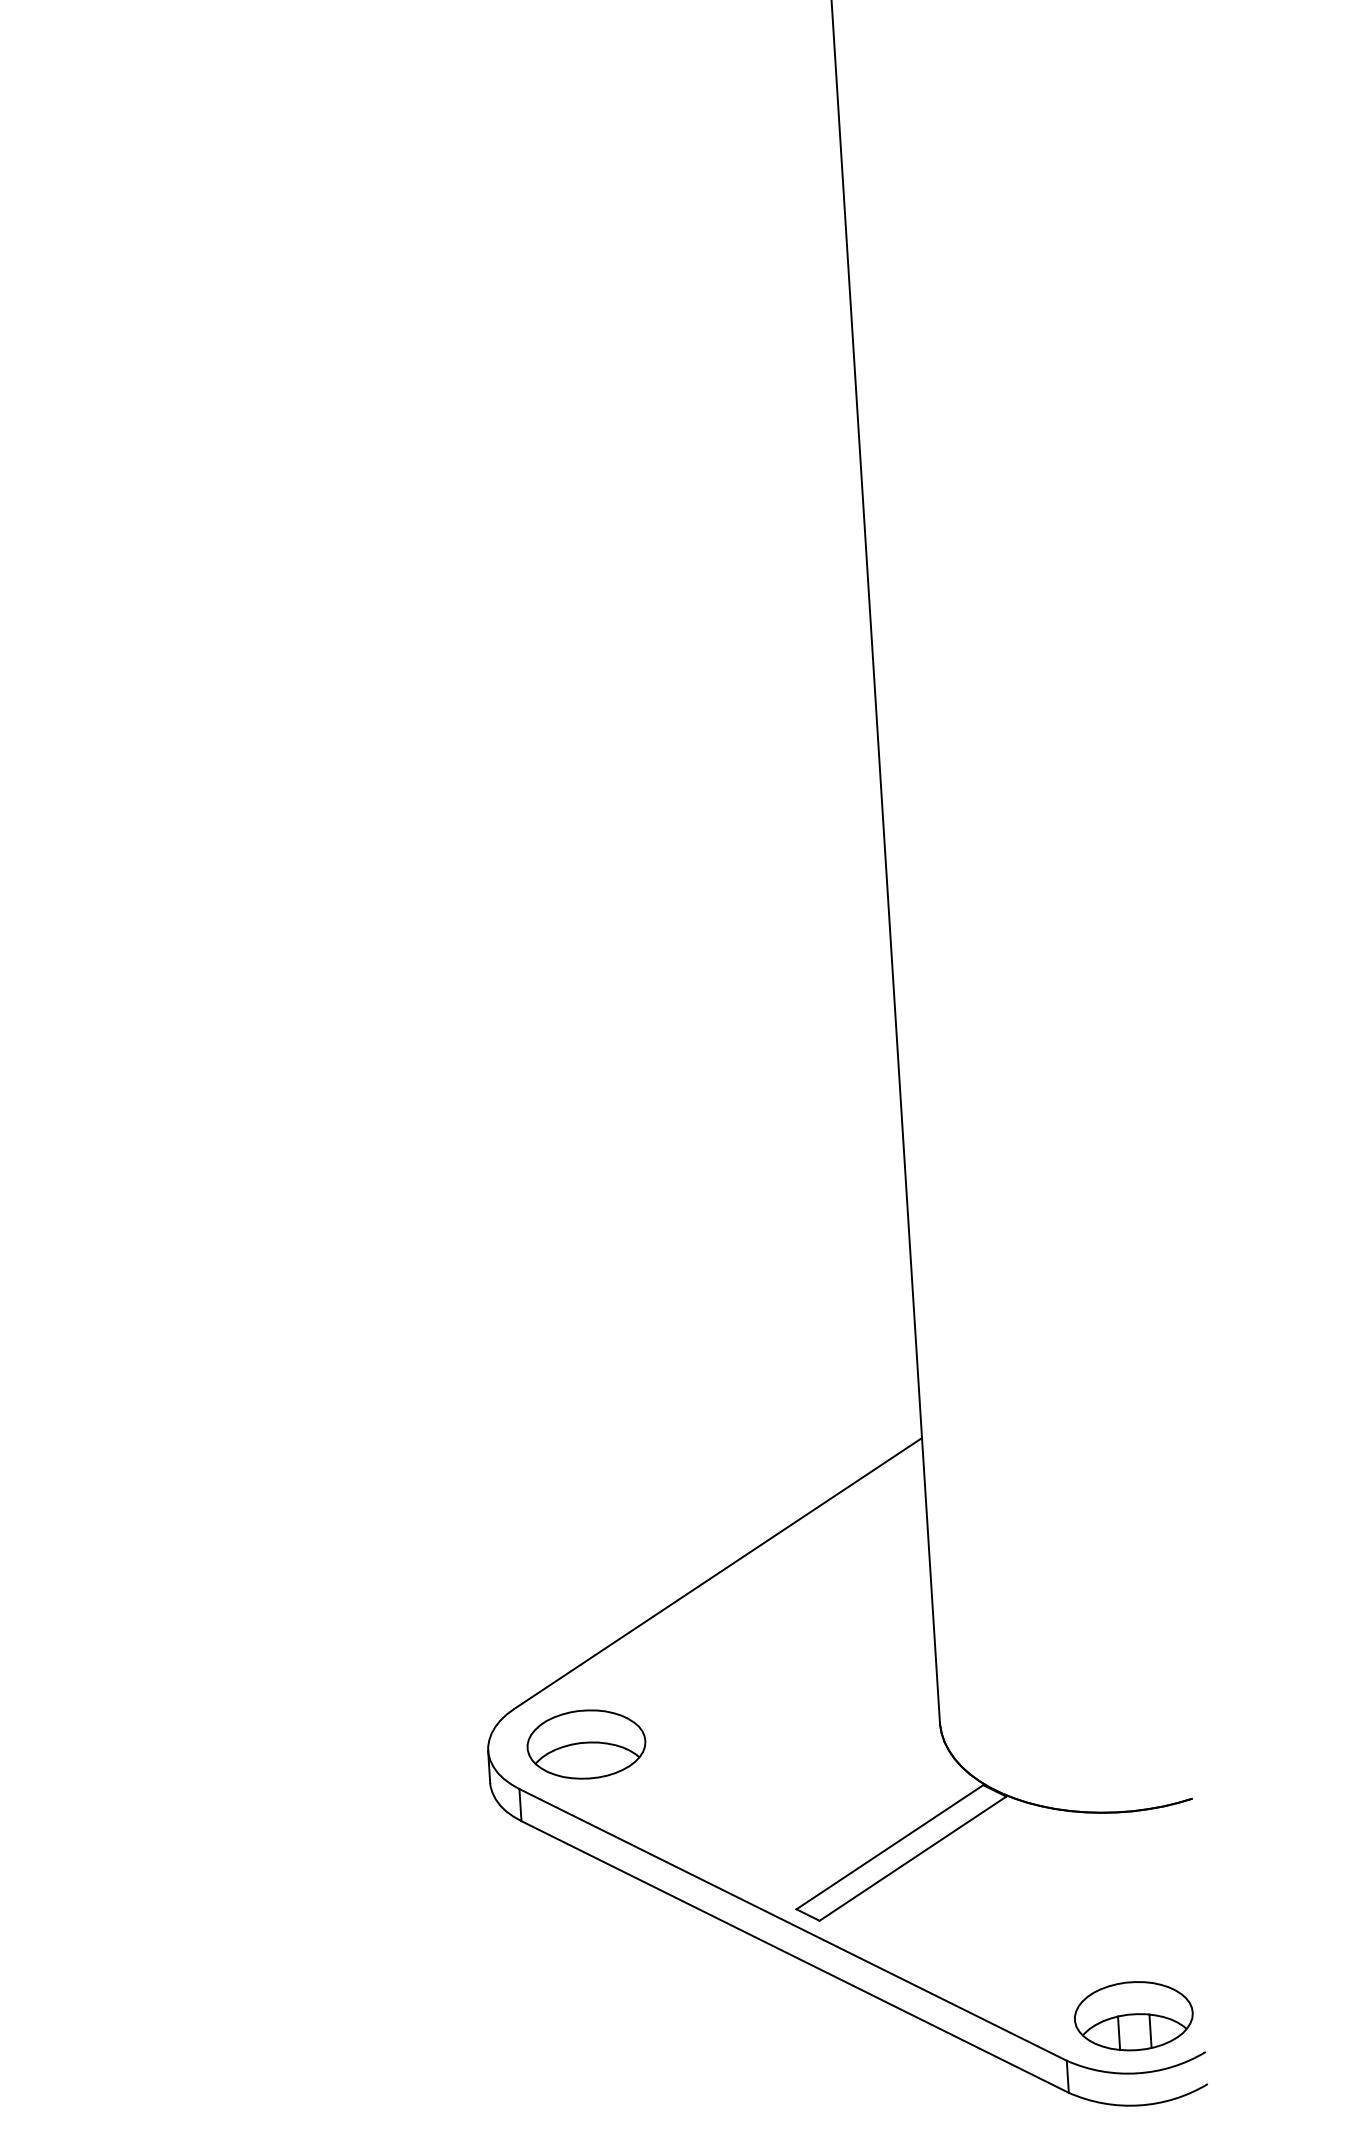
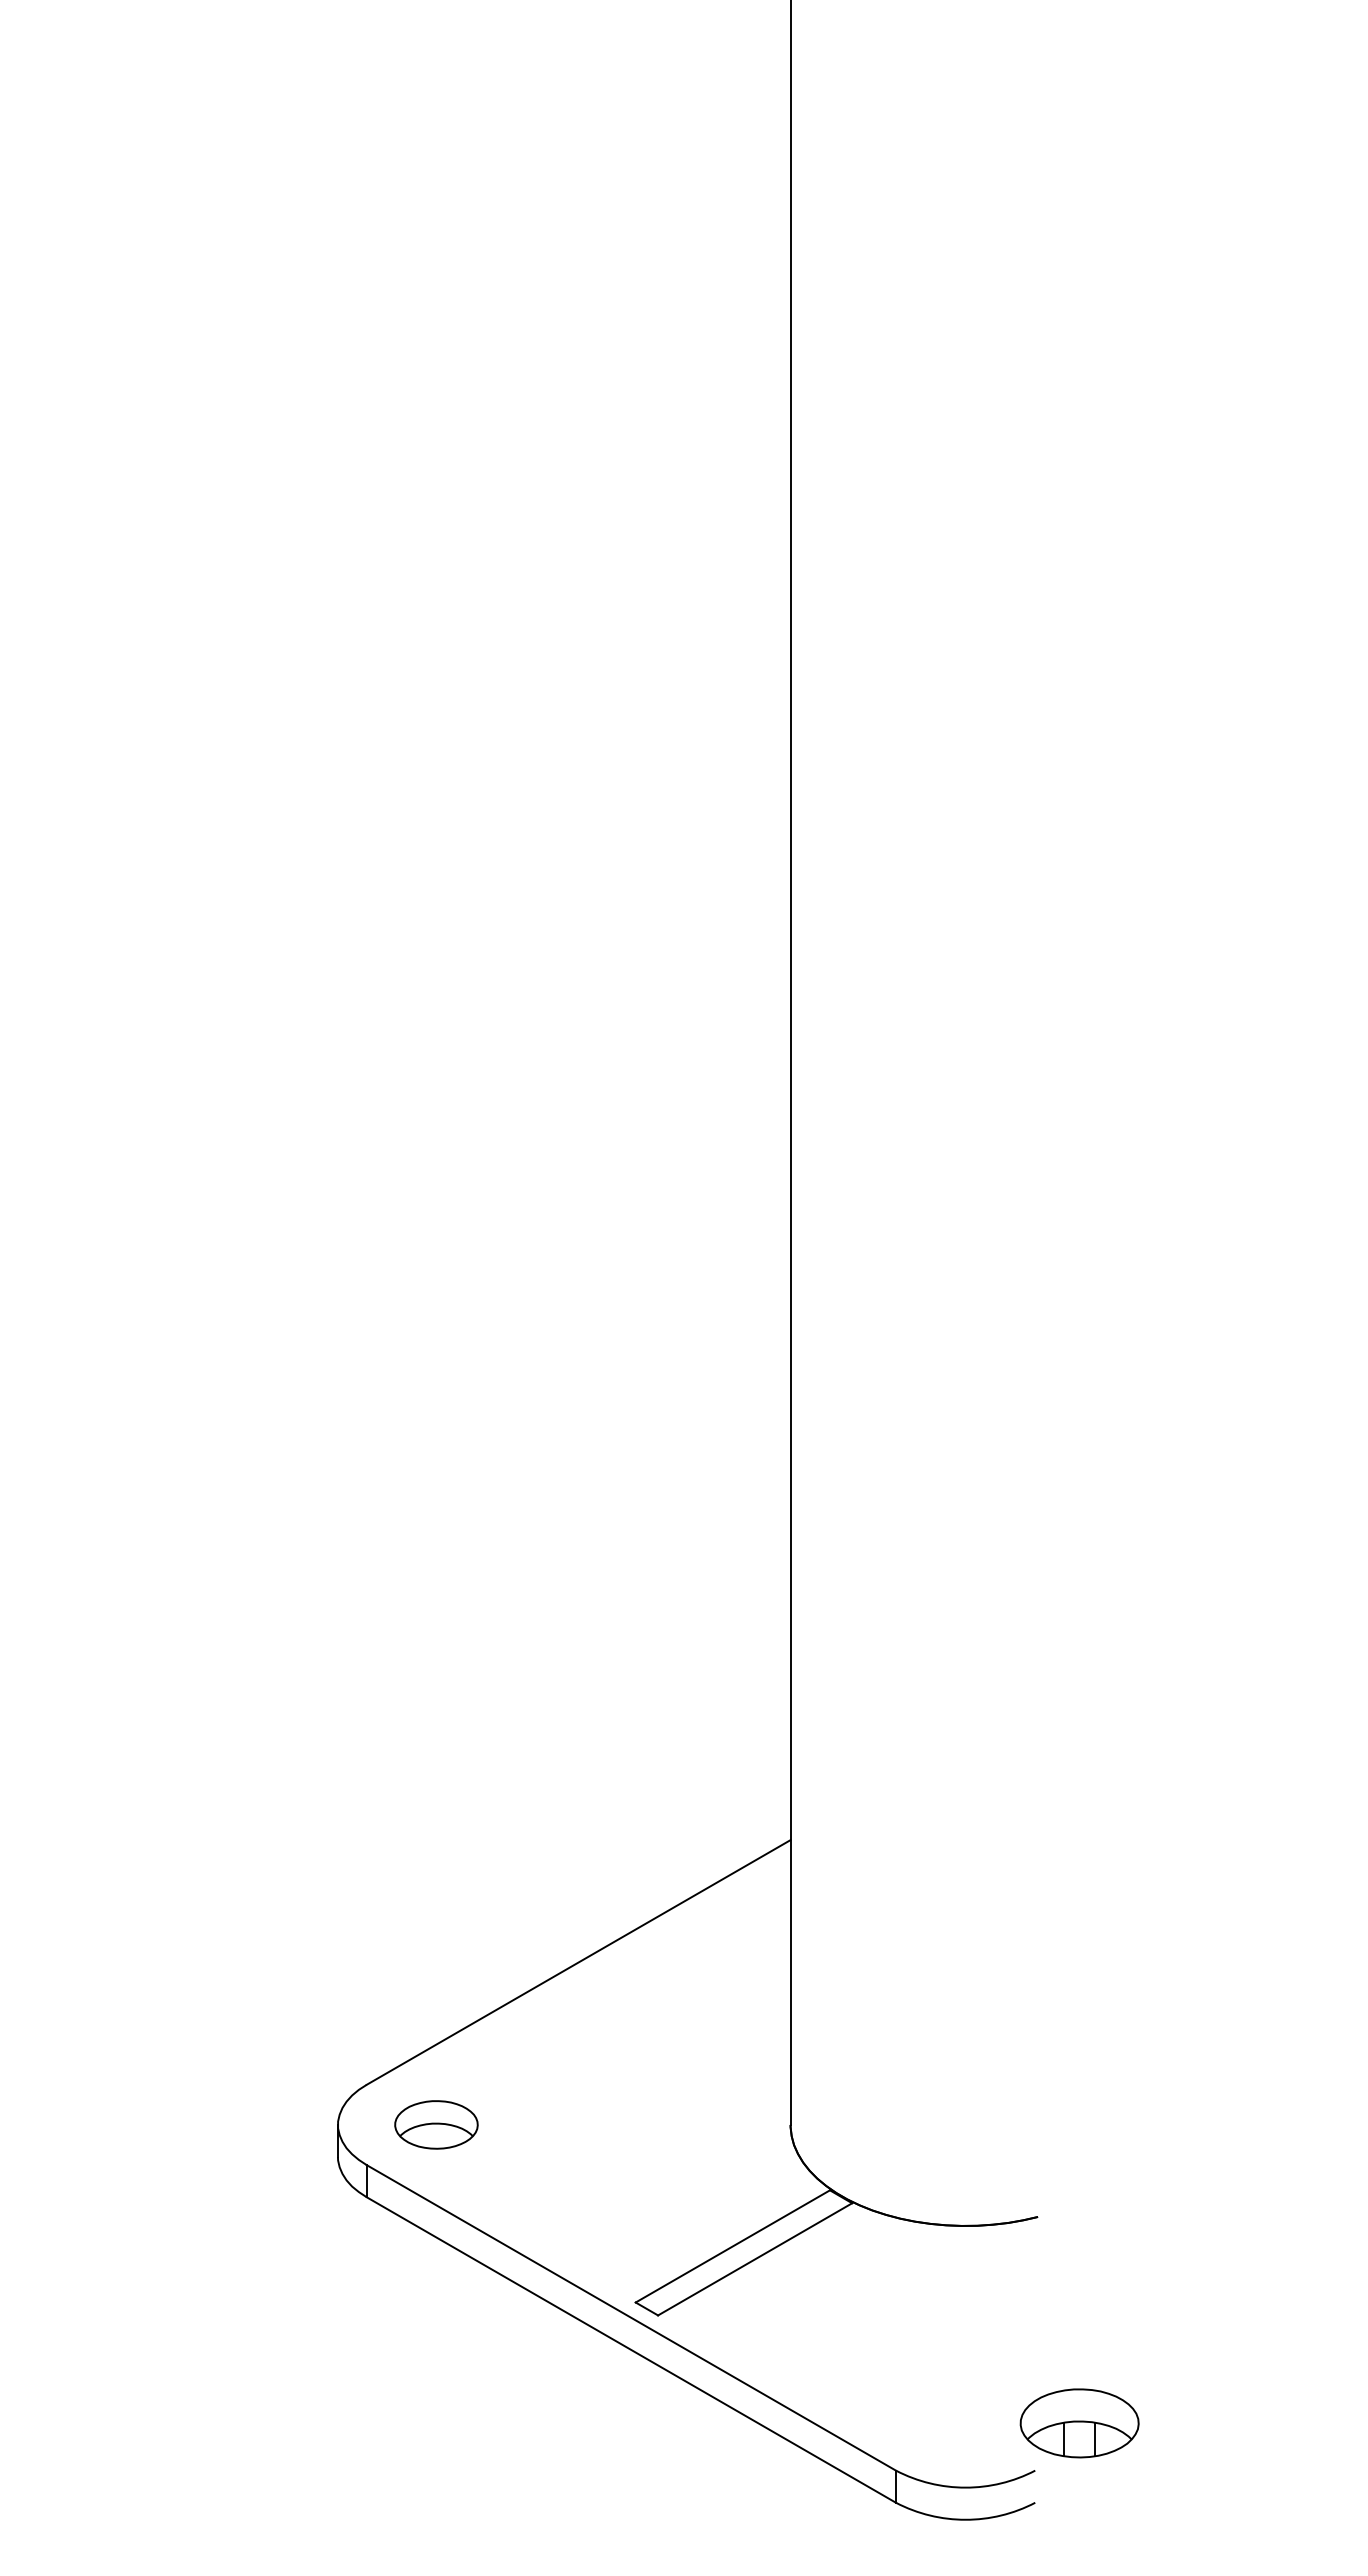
part: (586, 1744) -> (436, 2124), size x0.7
part: (1133, 2016) -> (1079, 2423), moved

